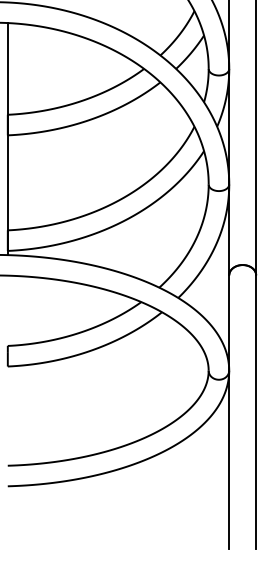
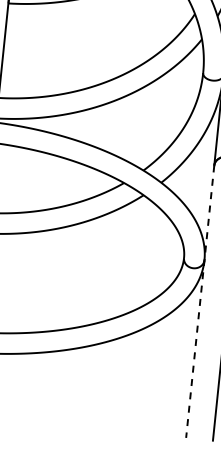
line: (229, 412) -> (200, 301), solid -> dashed

